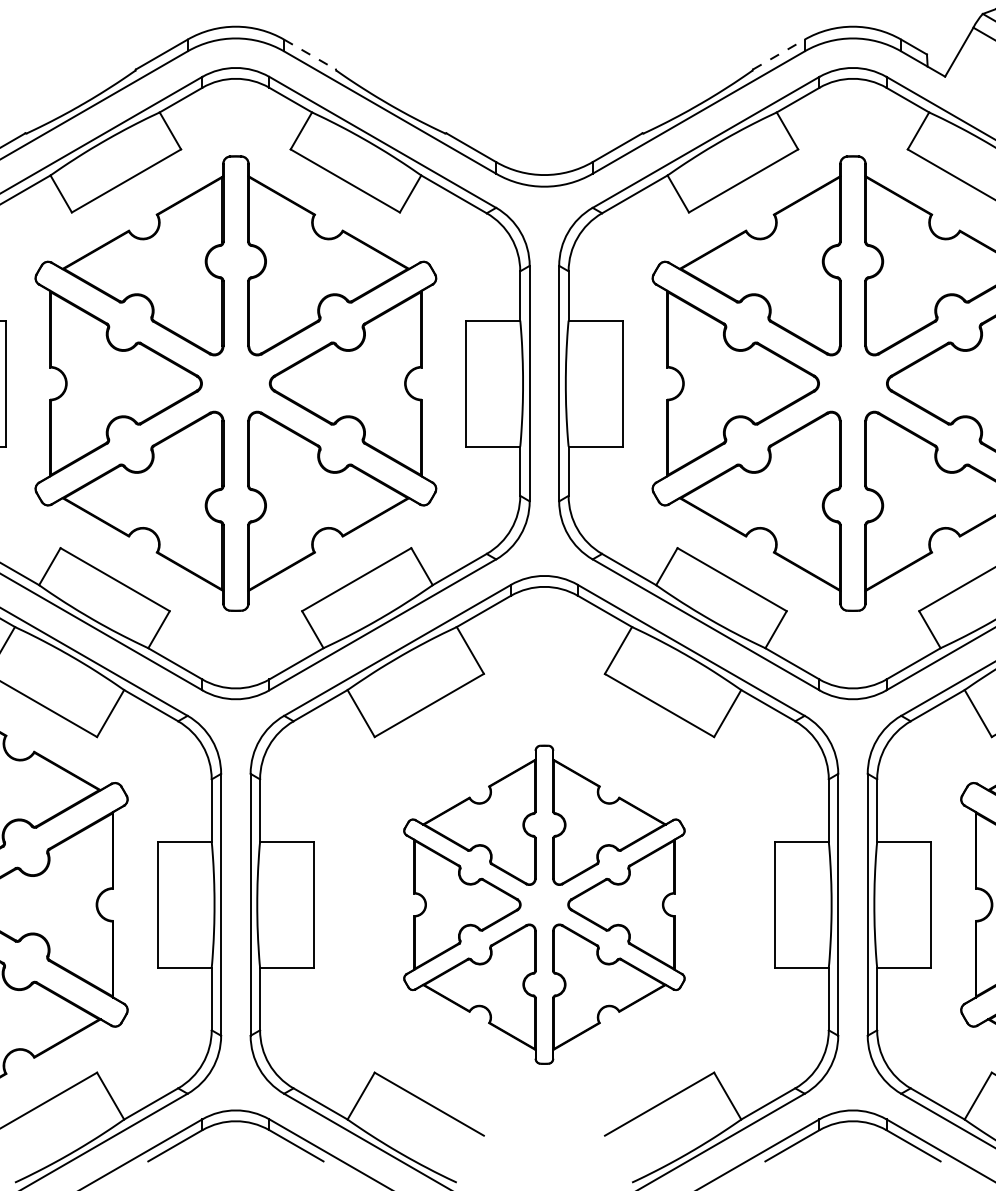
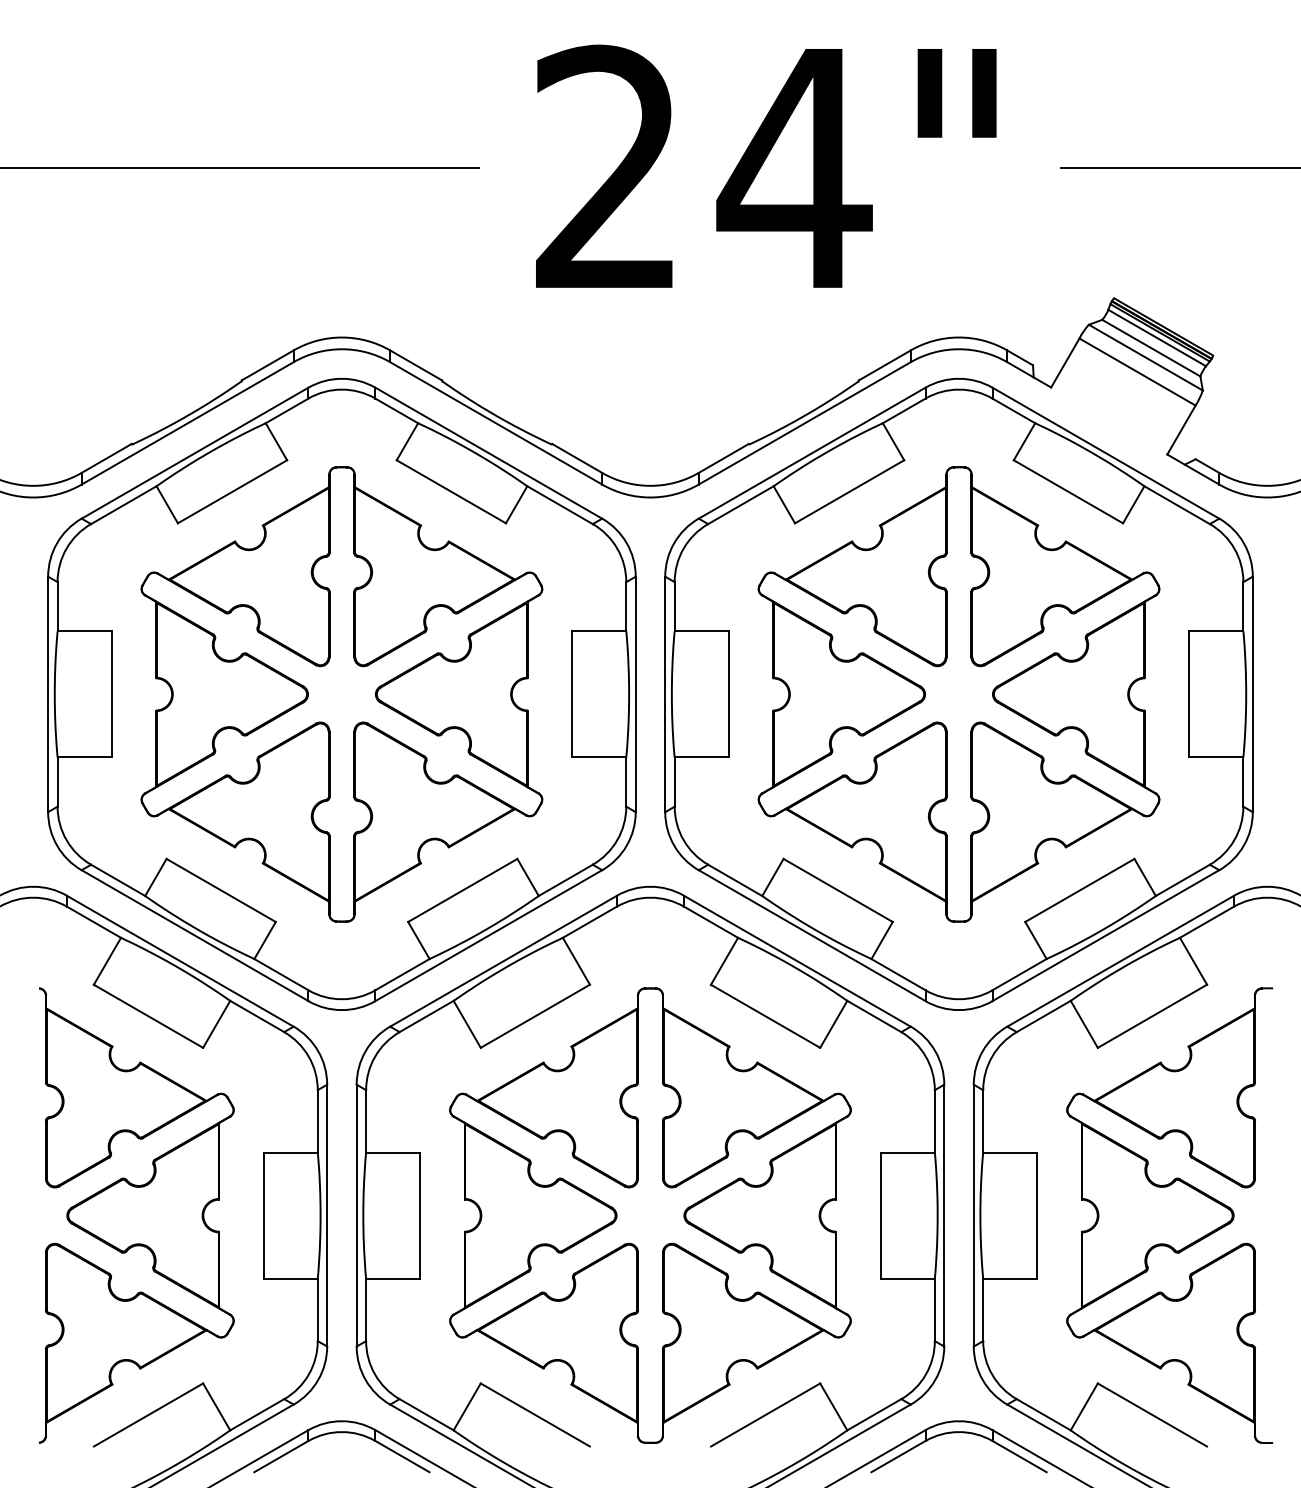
line: (310, 54) -> (416, 365), dashed -> solid
line: (778, 54) -> (884, 365), dashed -> solid
part: (544, 904) -> (650, 1215), size x1.43

